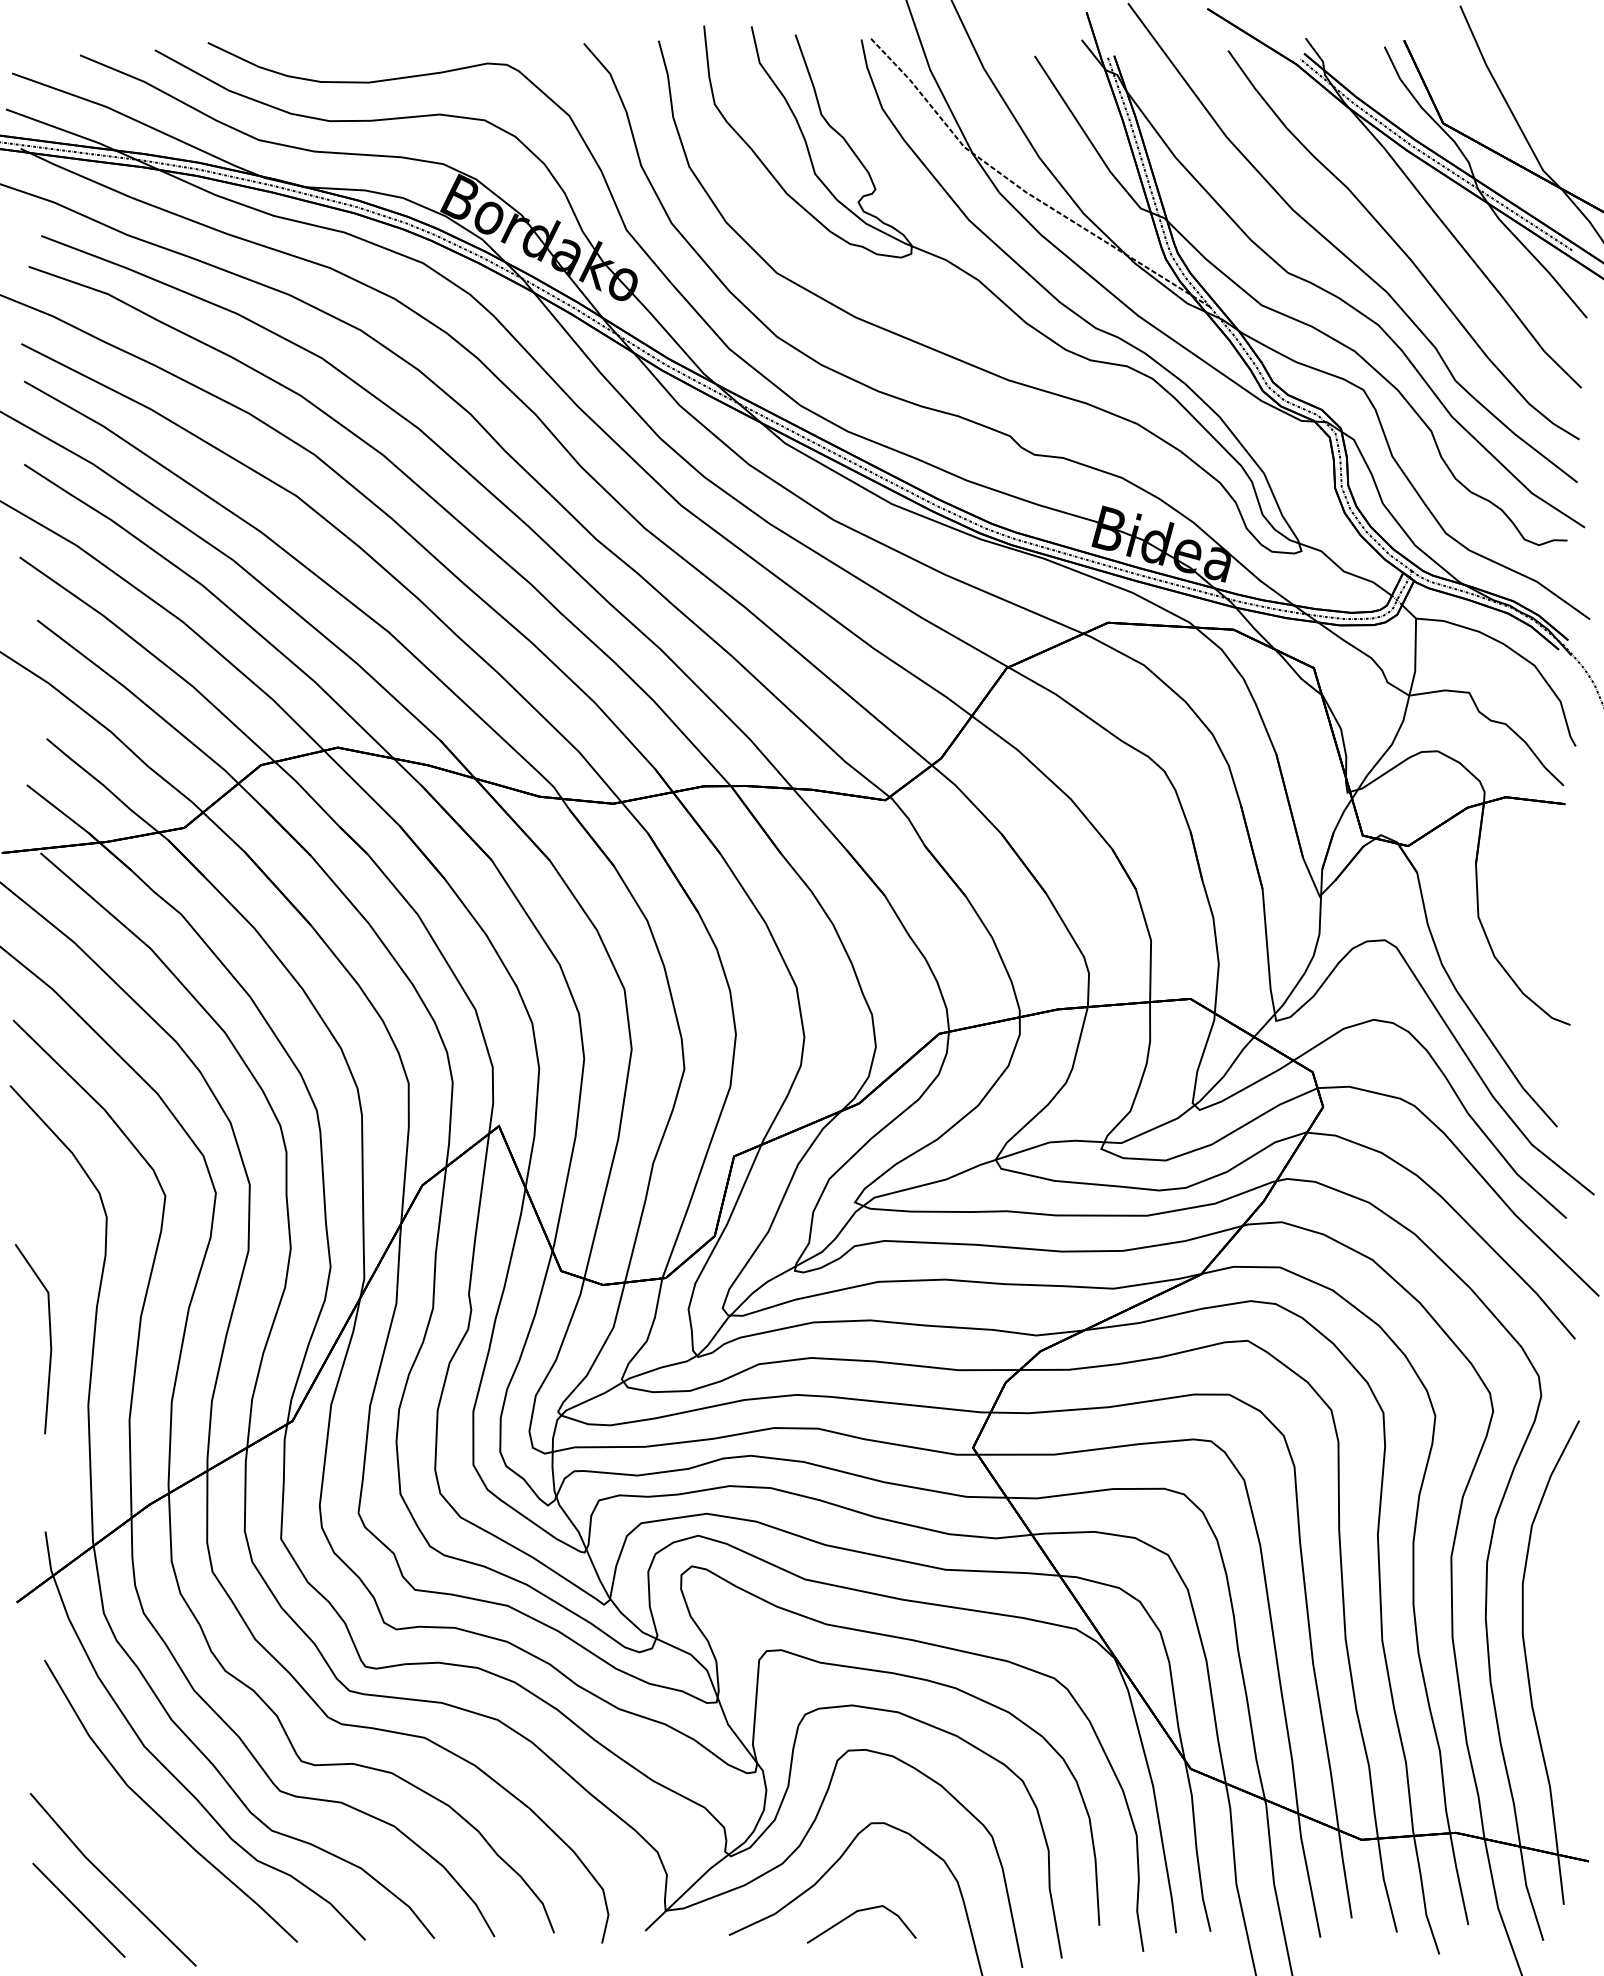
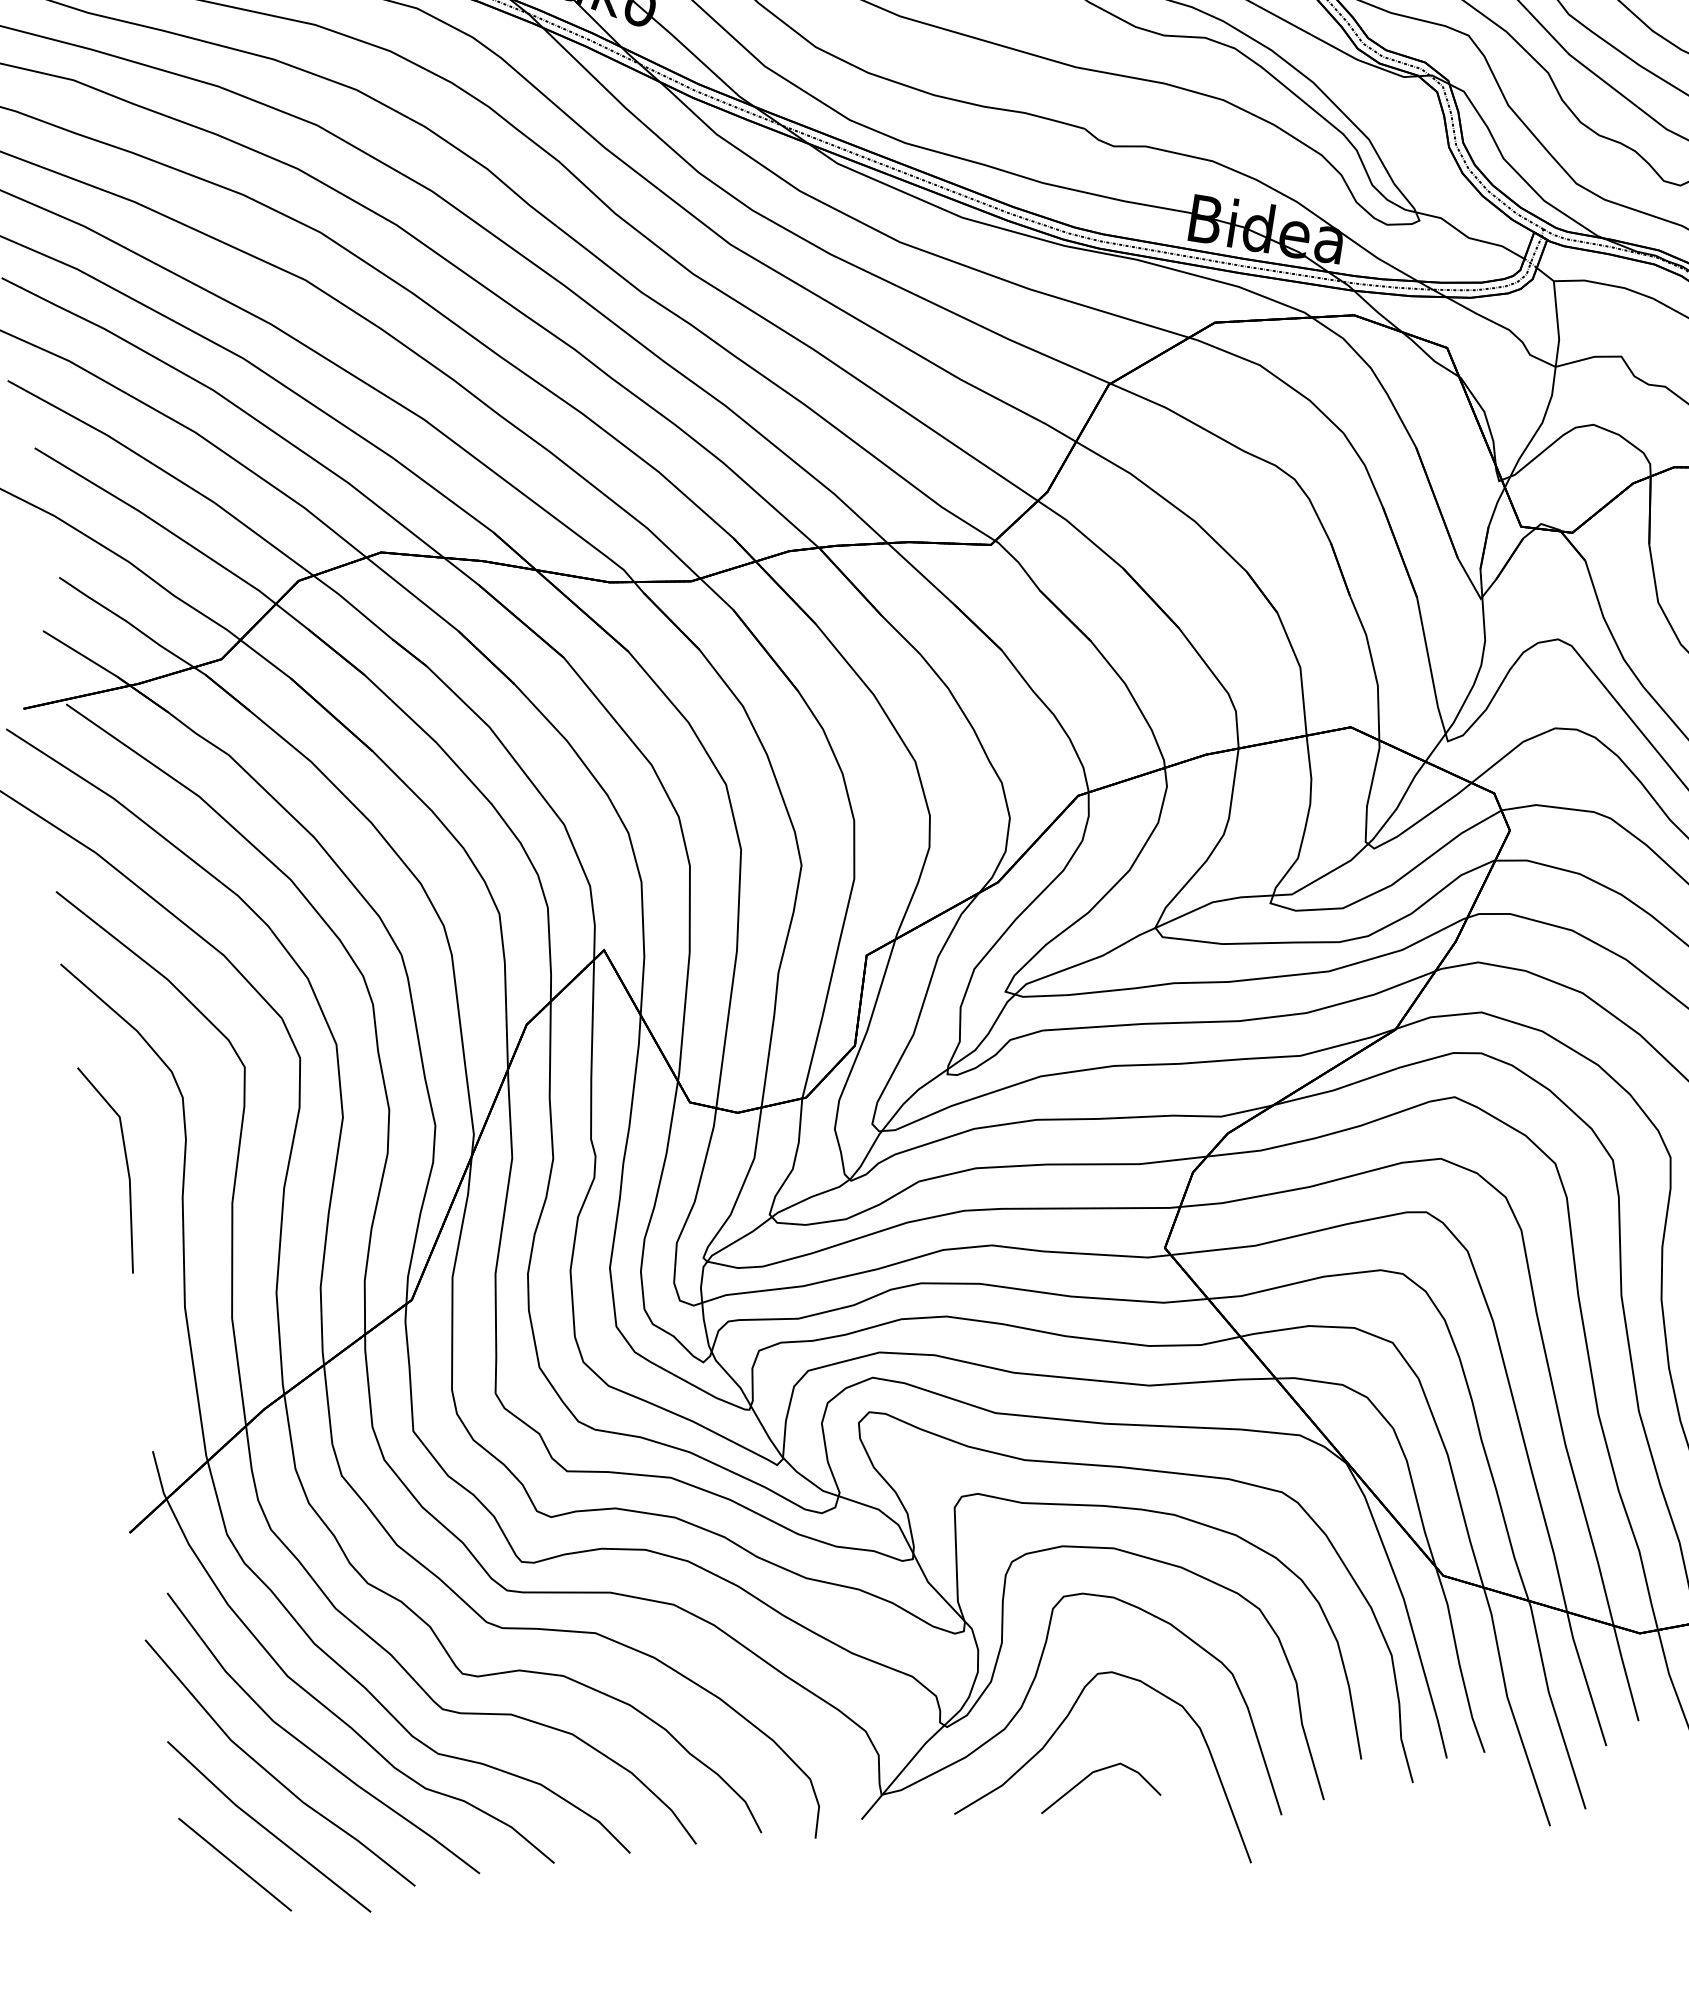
line: (49, 1339) -> (126, 1168), moved
line: (119, 1831) -> (270, 1772), added

